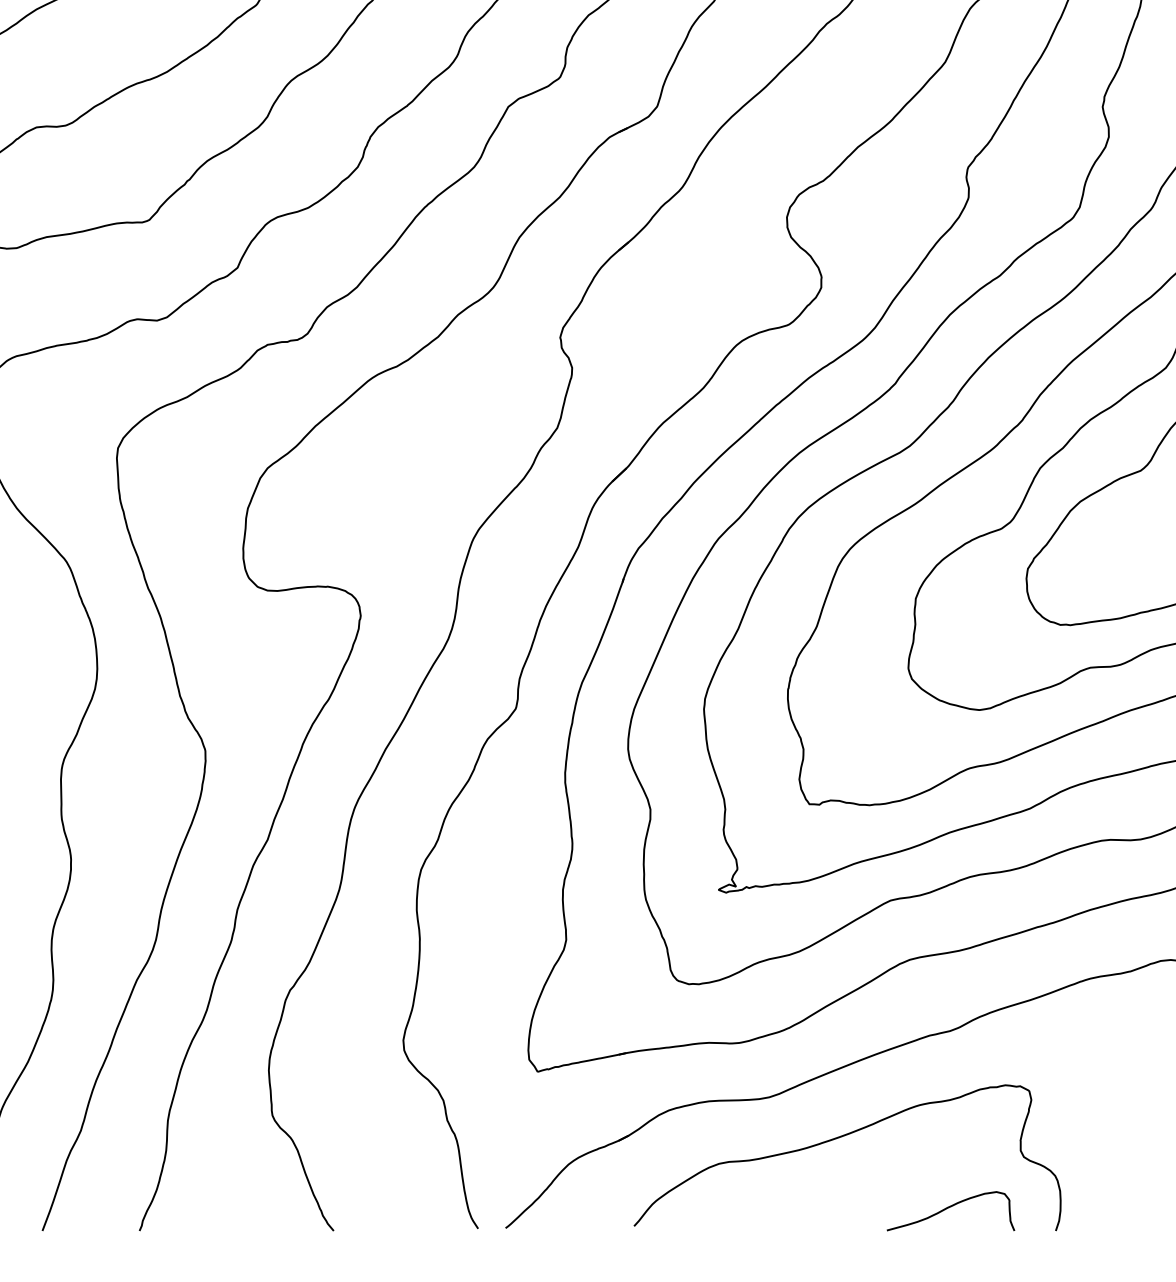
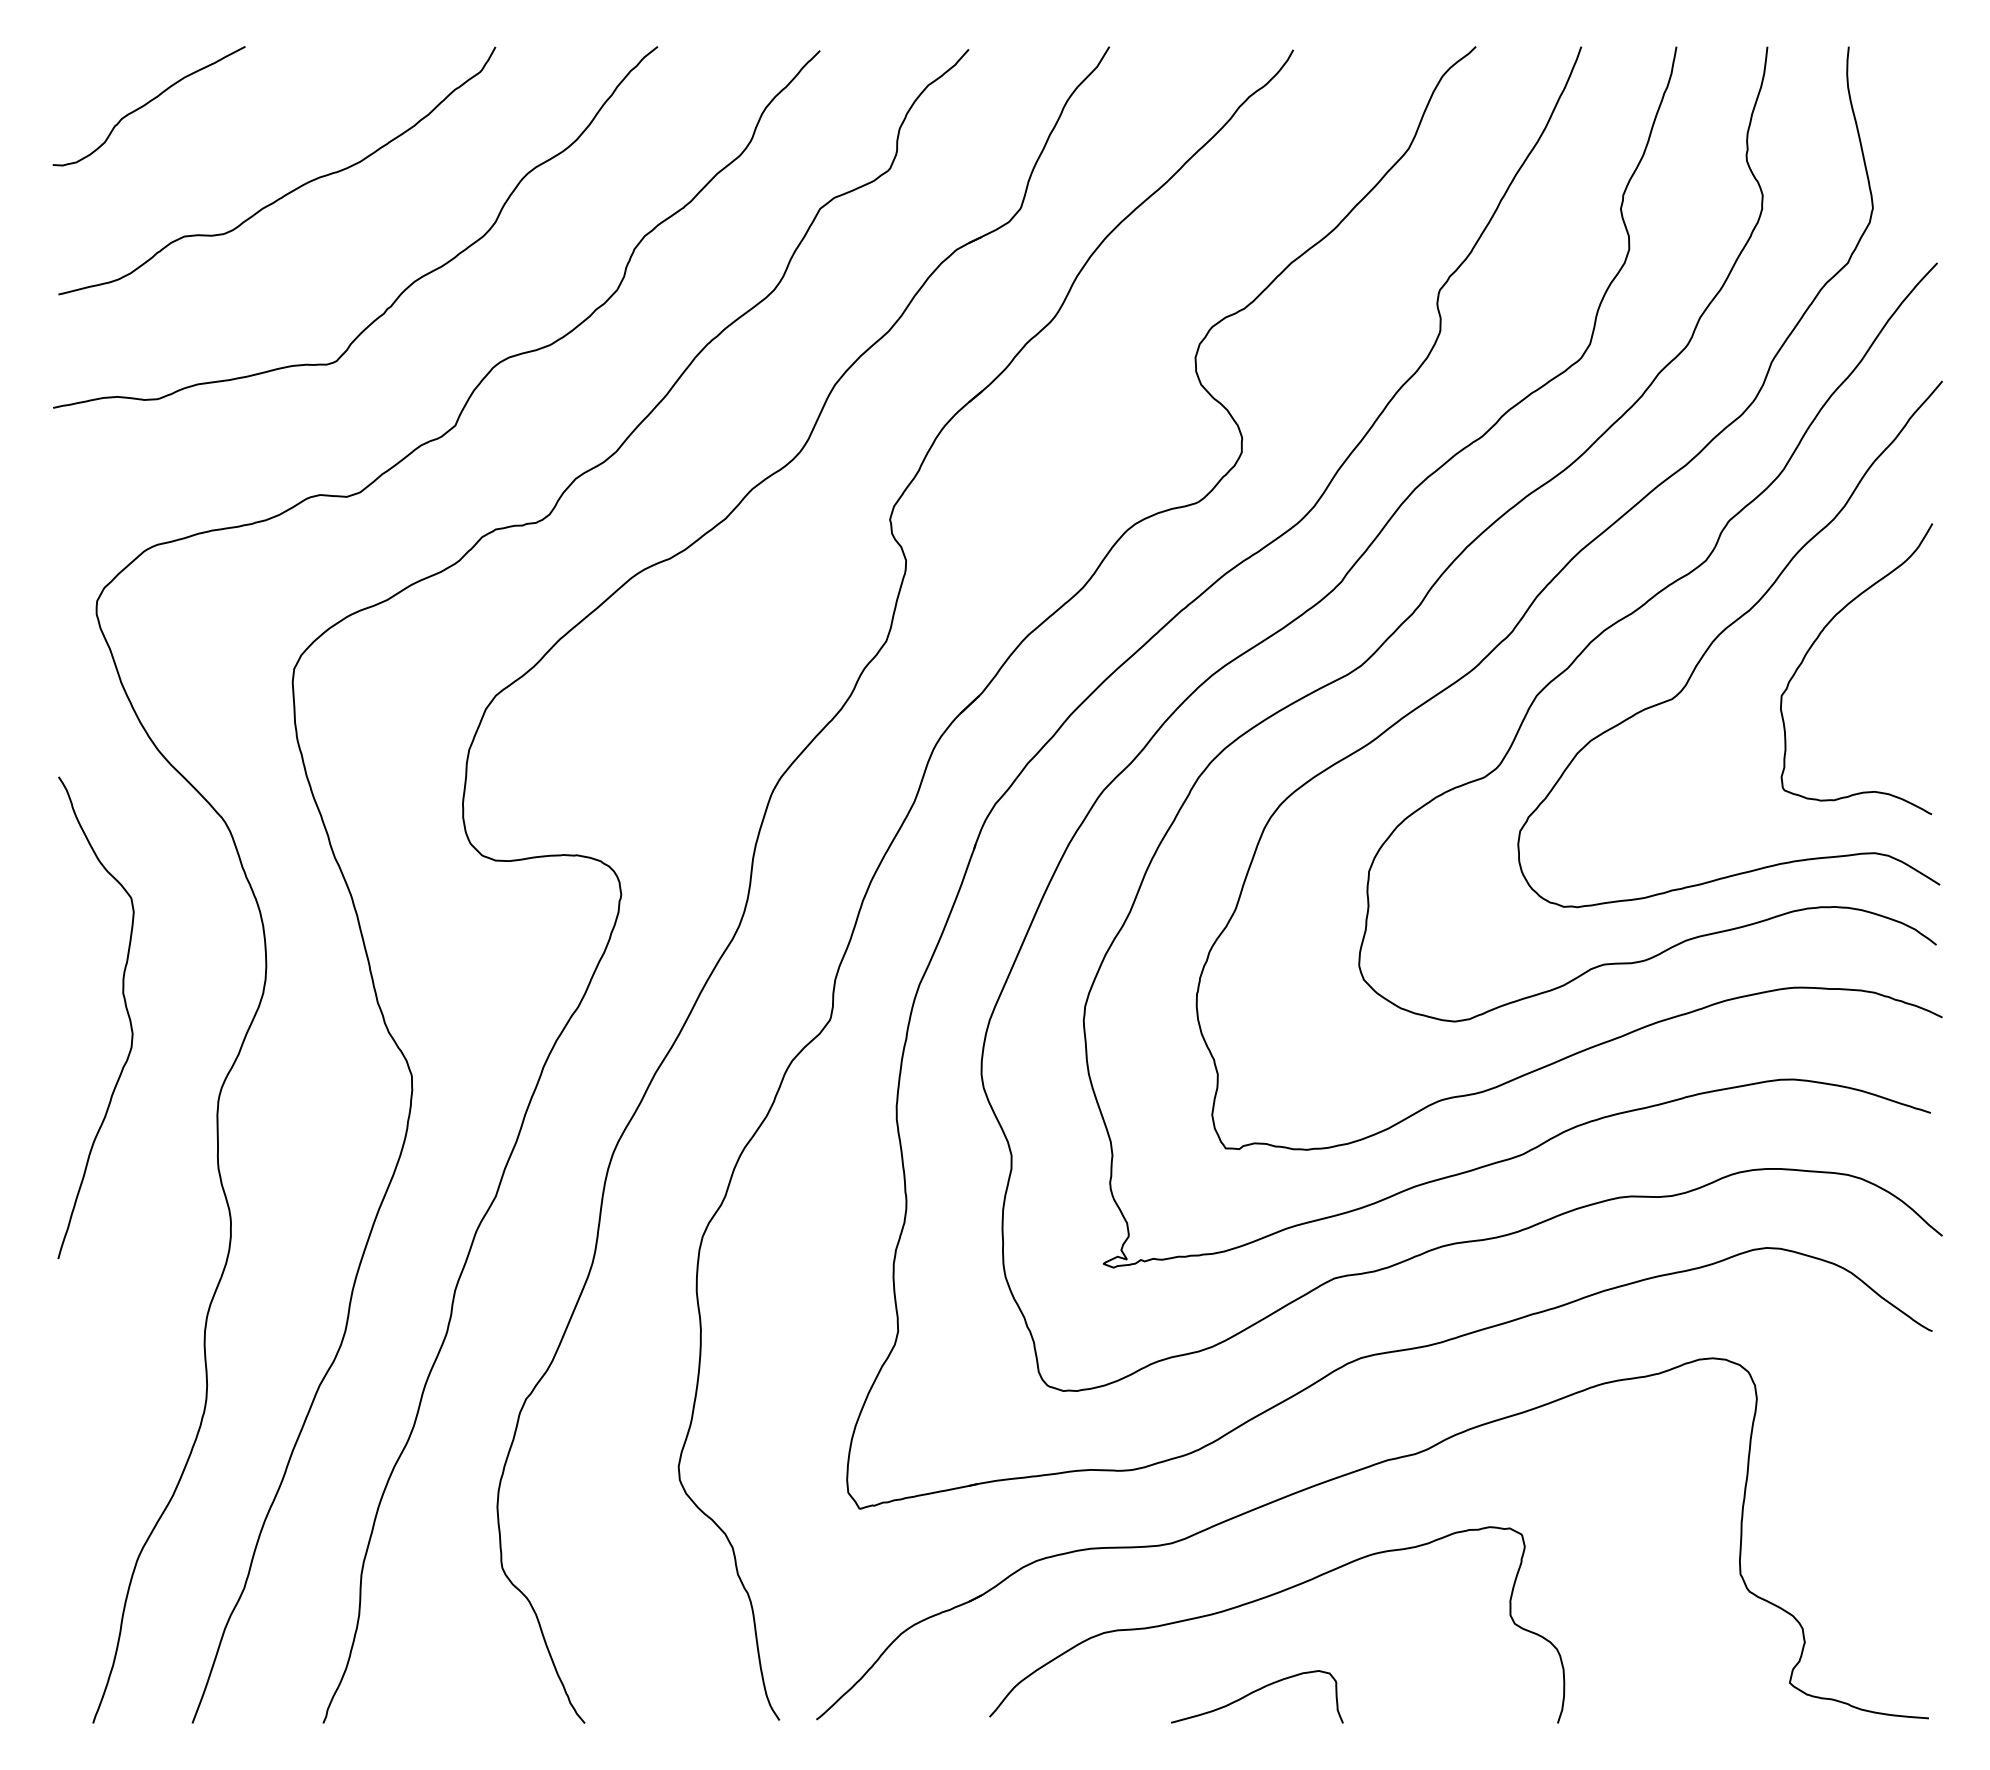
curve: (949, 1208) -> (1255, 1692), moved

